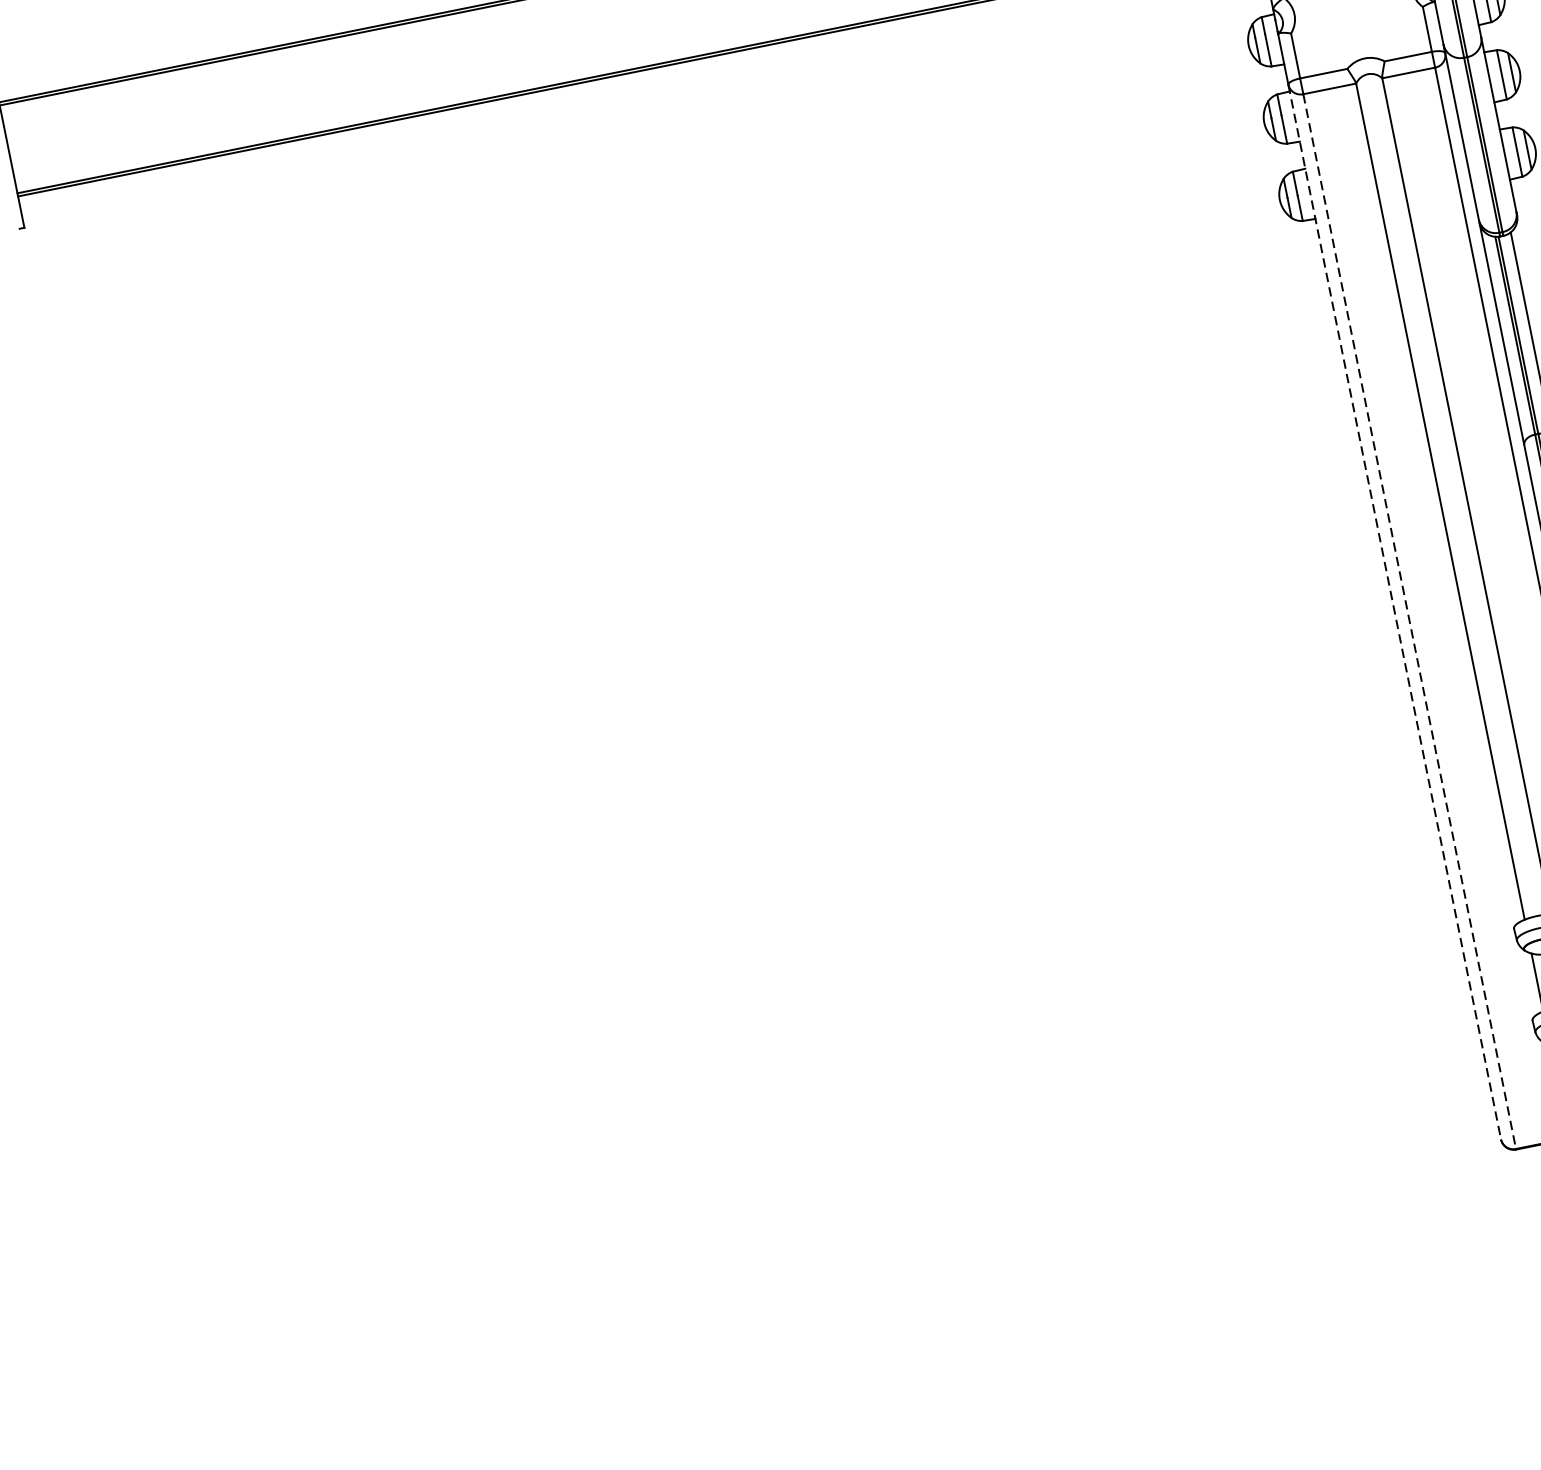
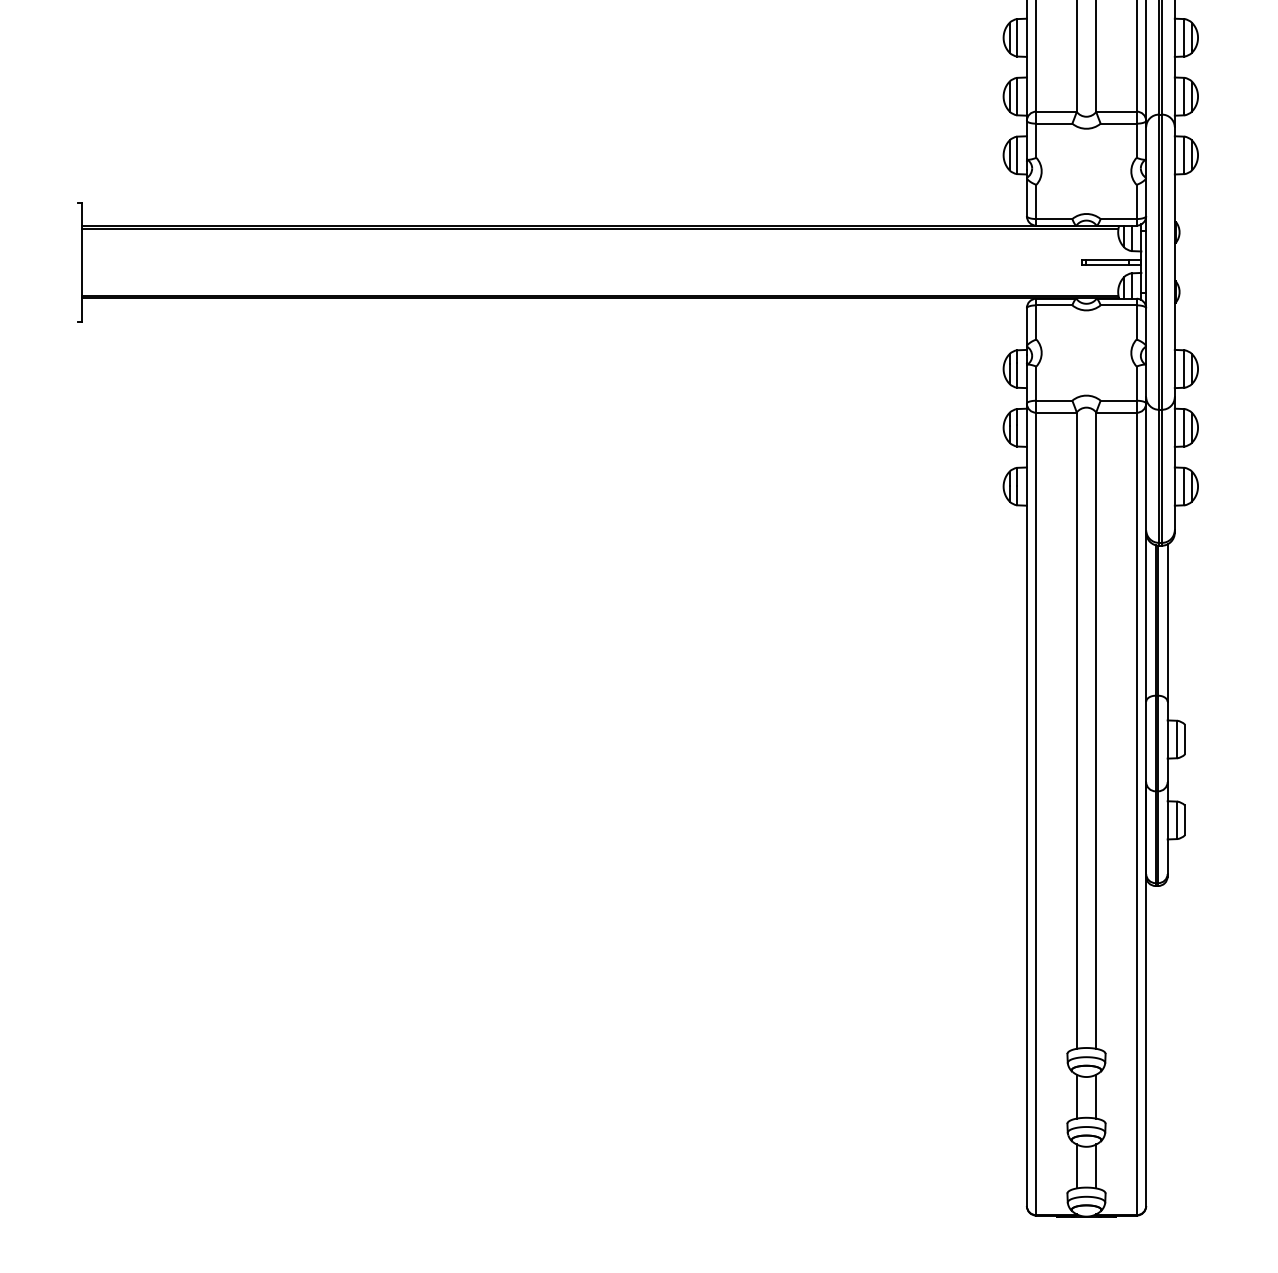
line: (1394, 613) -> (1026, 805), dashed -> solid
line: (1409, 622) -> (1036, 814), dashed -> solid

